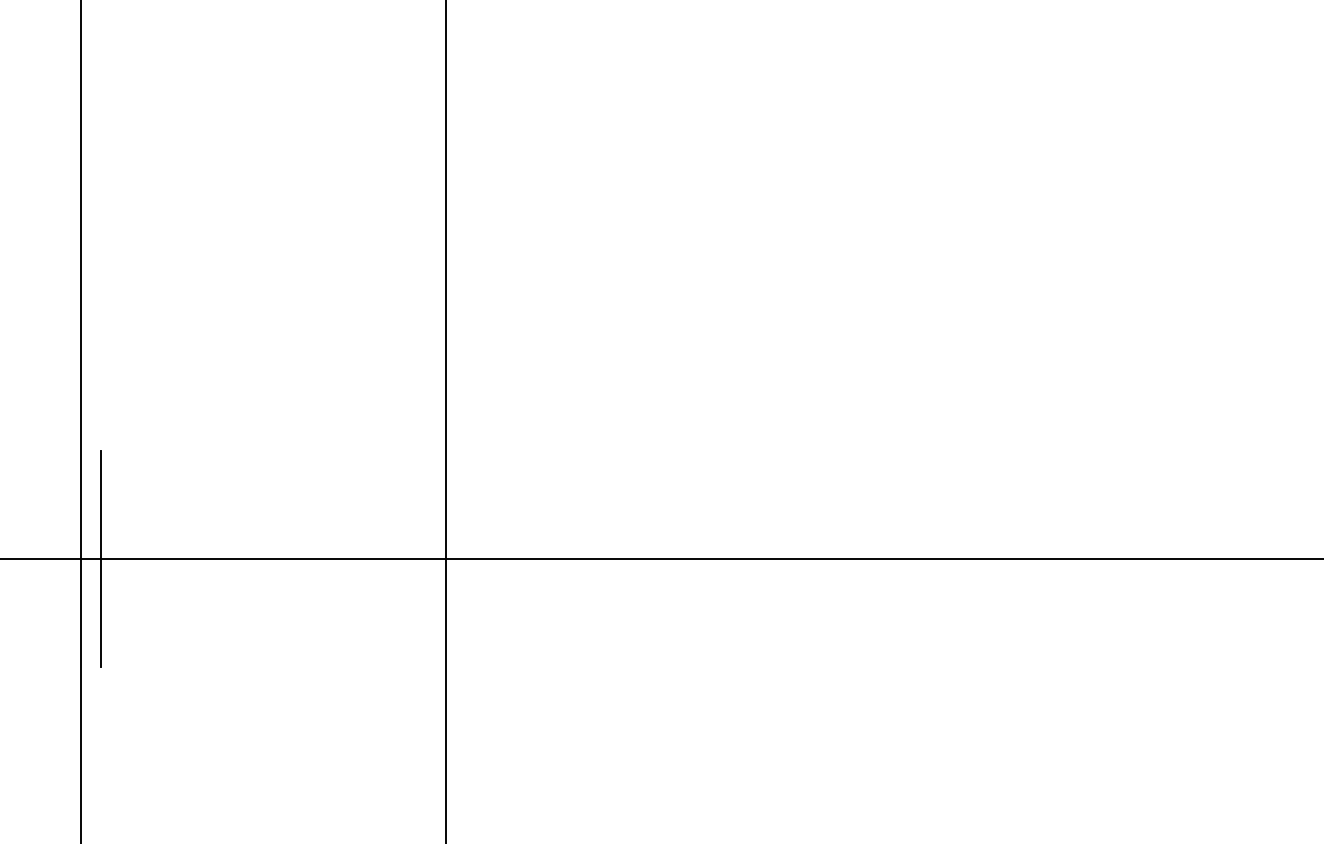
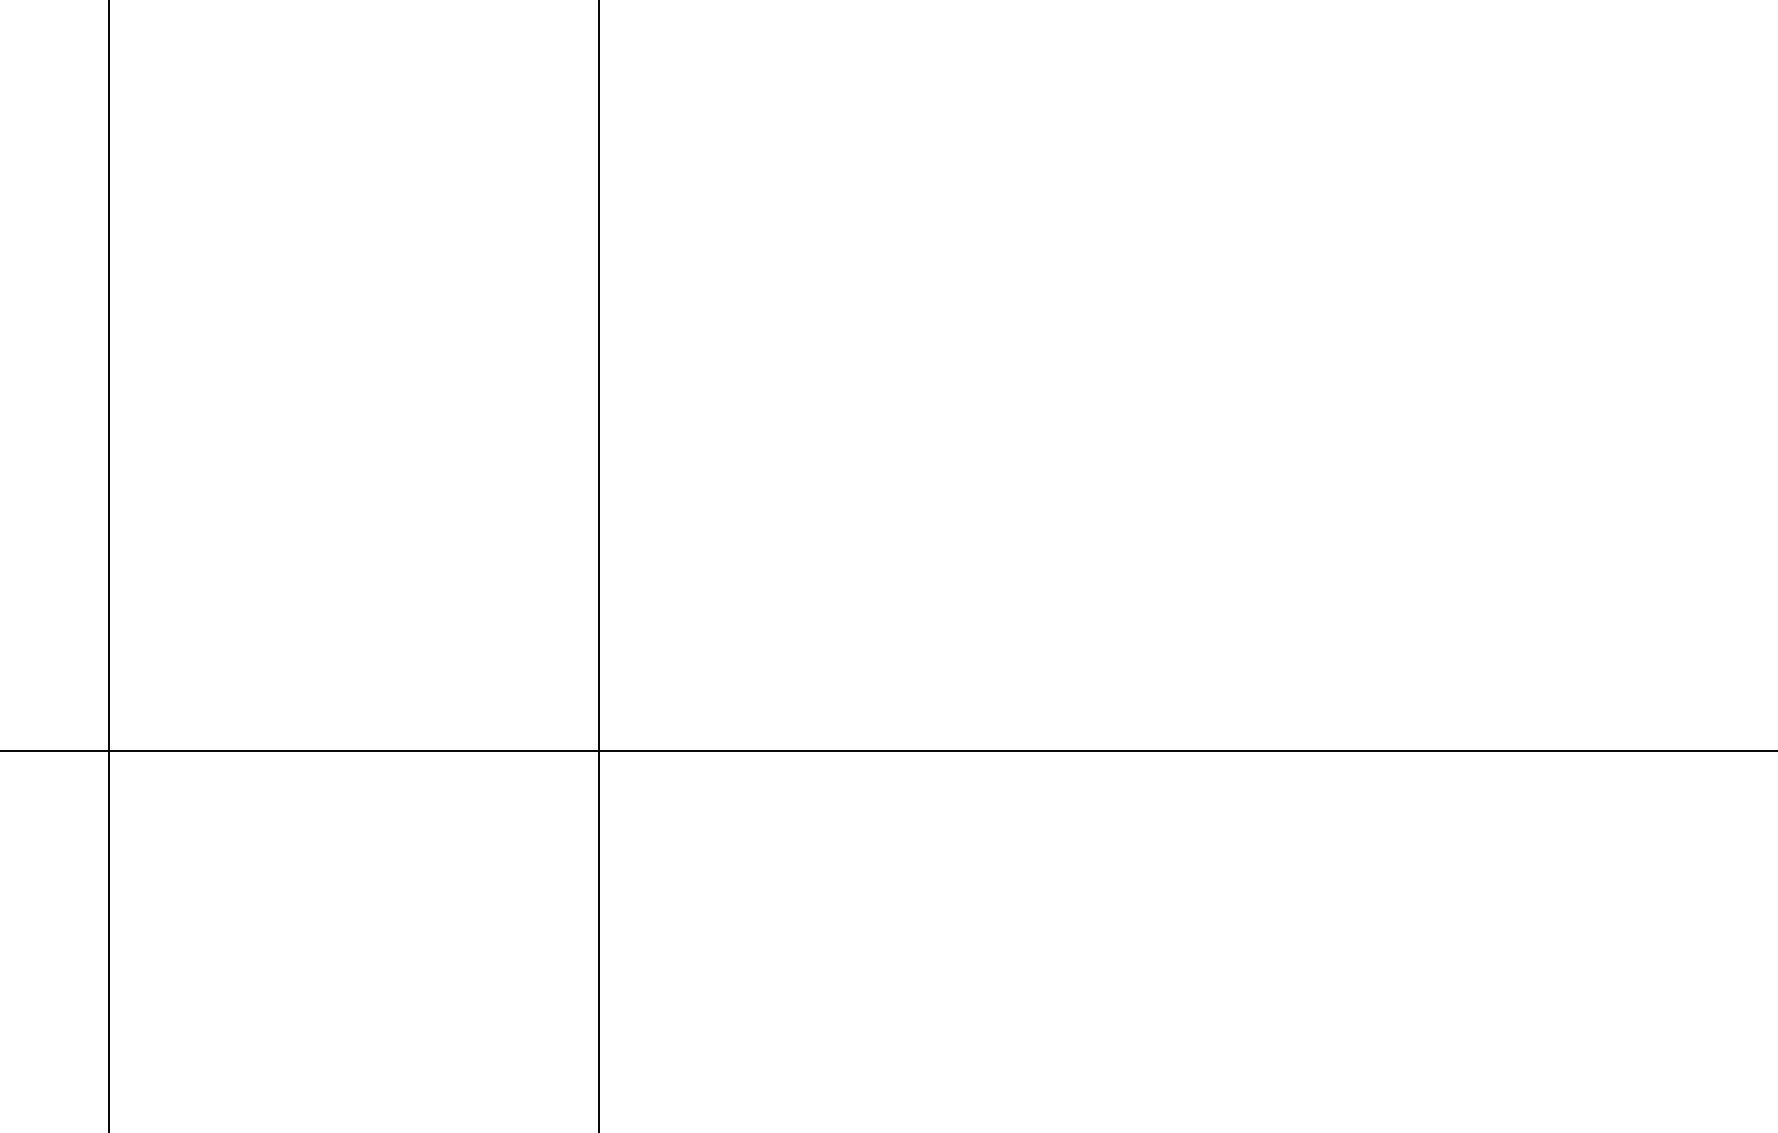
line: (100, 559) -> (135, 750), removed

